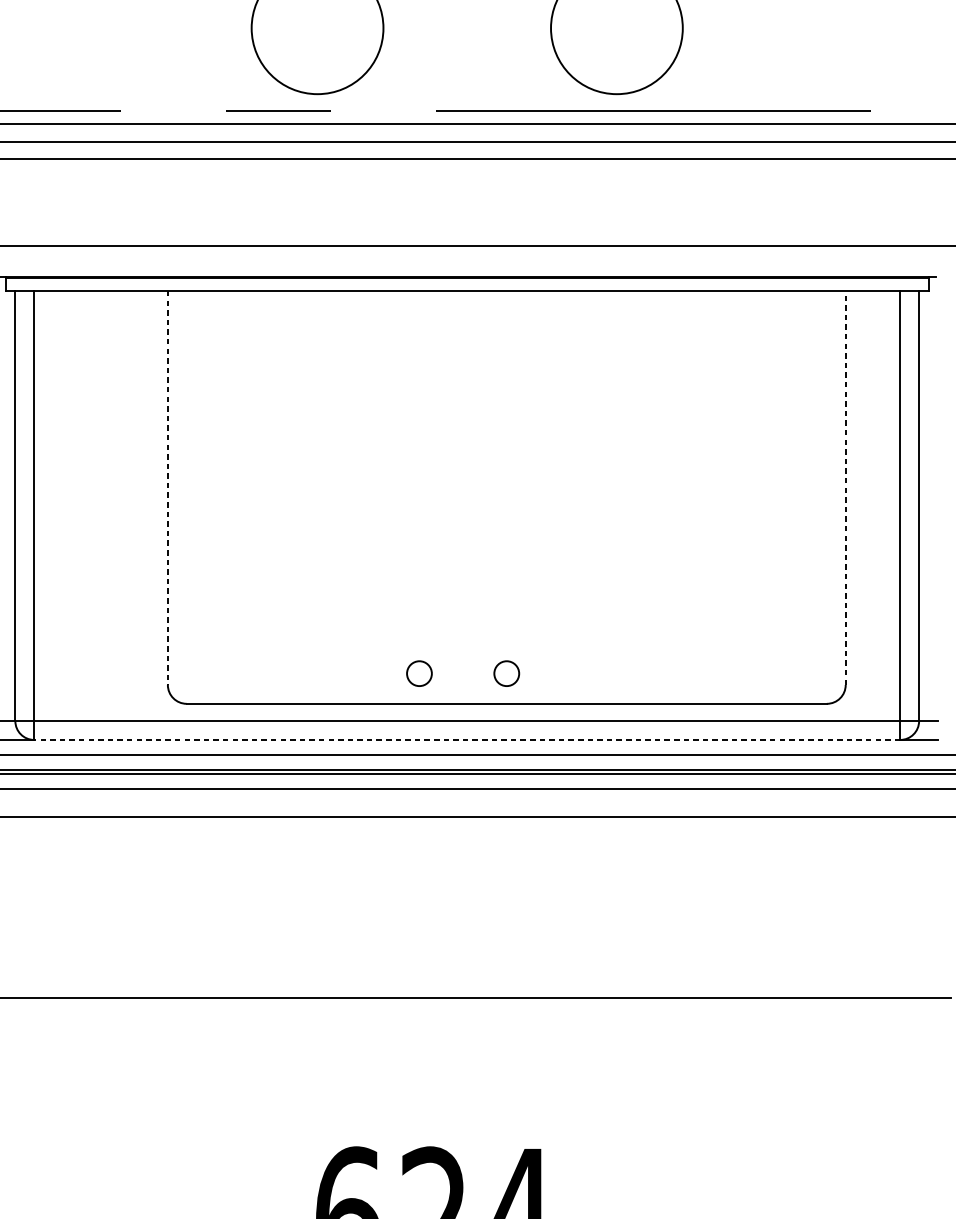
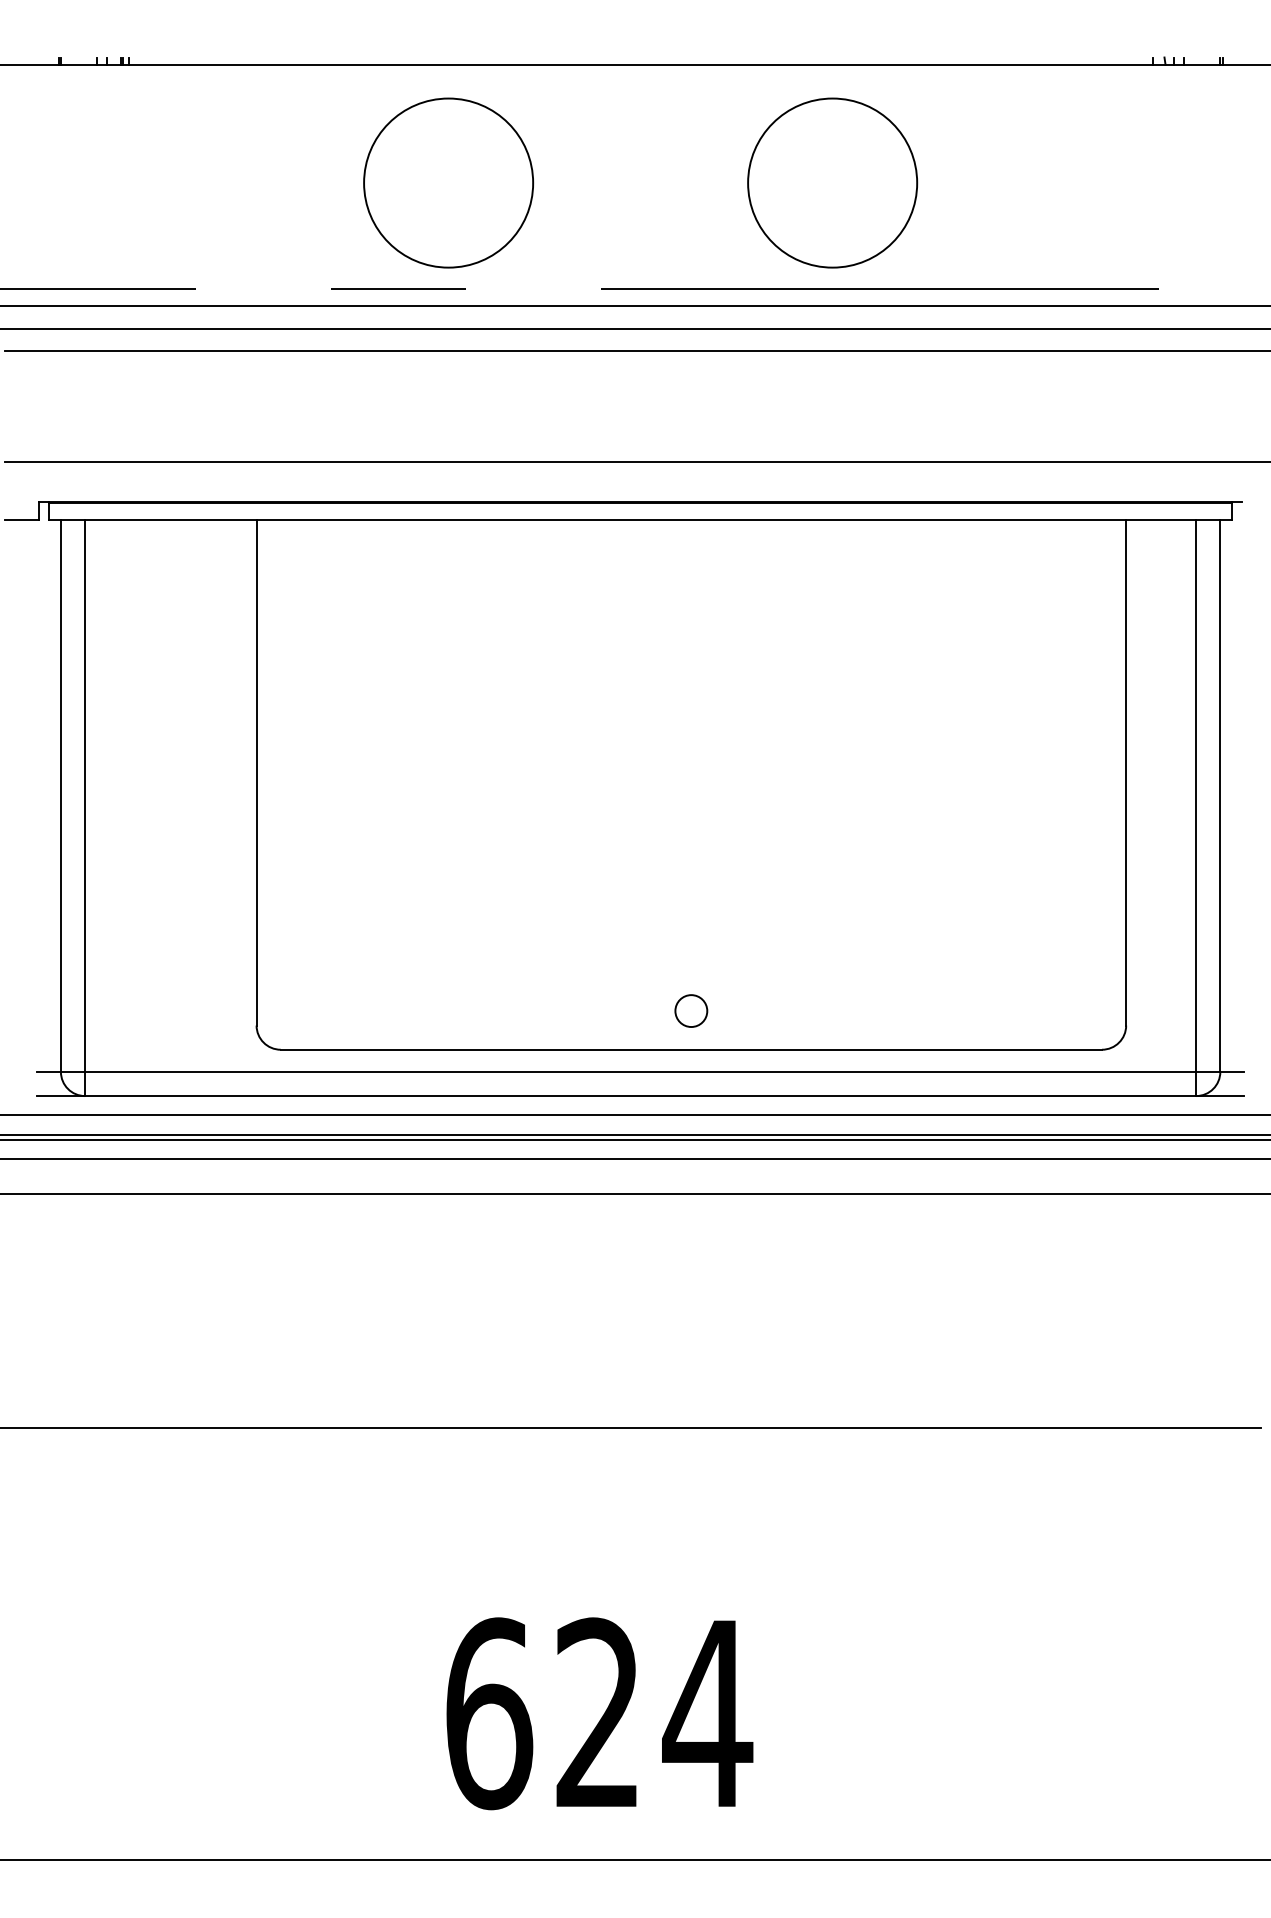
line: (167, 487) -> (256, 772), dashed -> solid
line: (845, 487) -> (1126, 772), dashed -> solid
circle: (419, 673) -> (579, 1010), removed
line: (467, 740) -> (640, 1096), dashed -> solid

